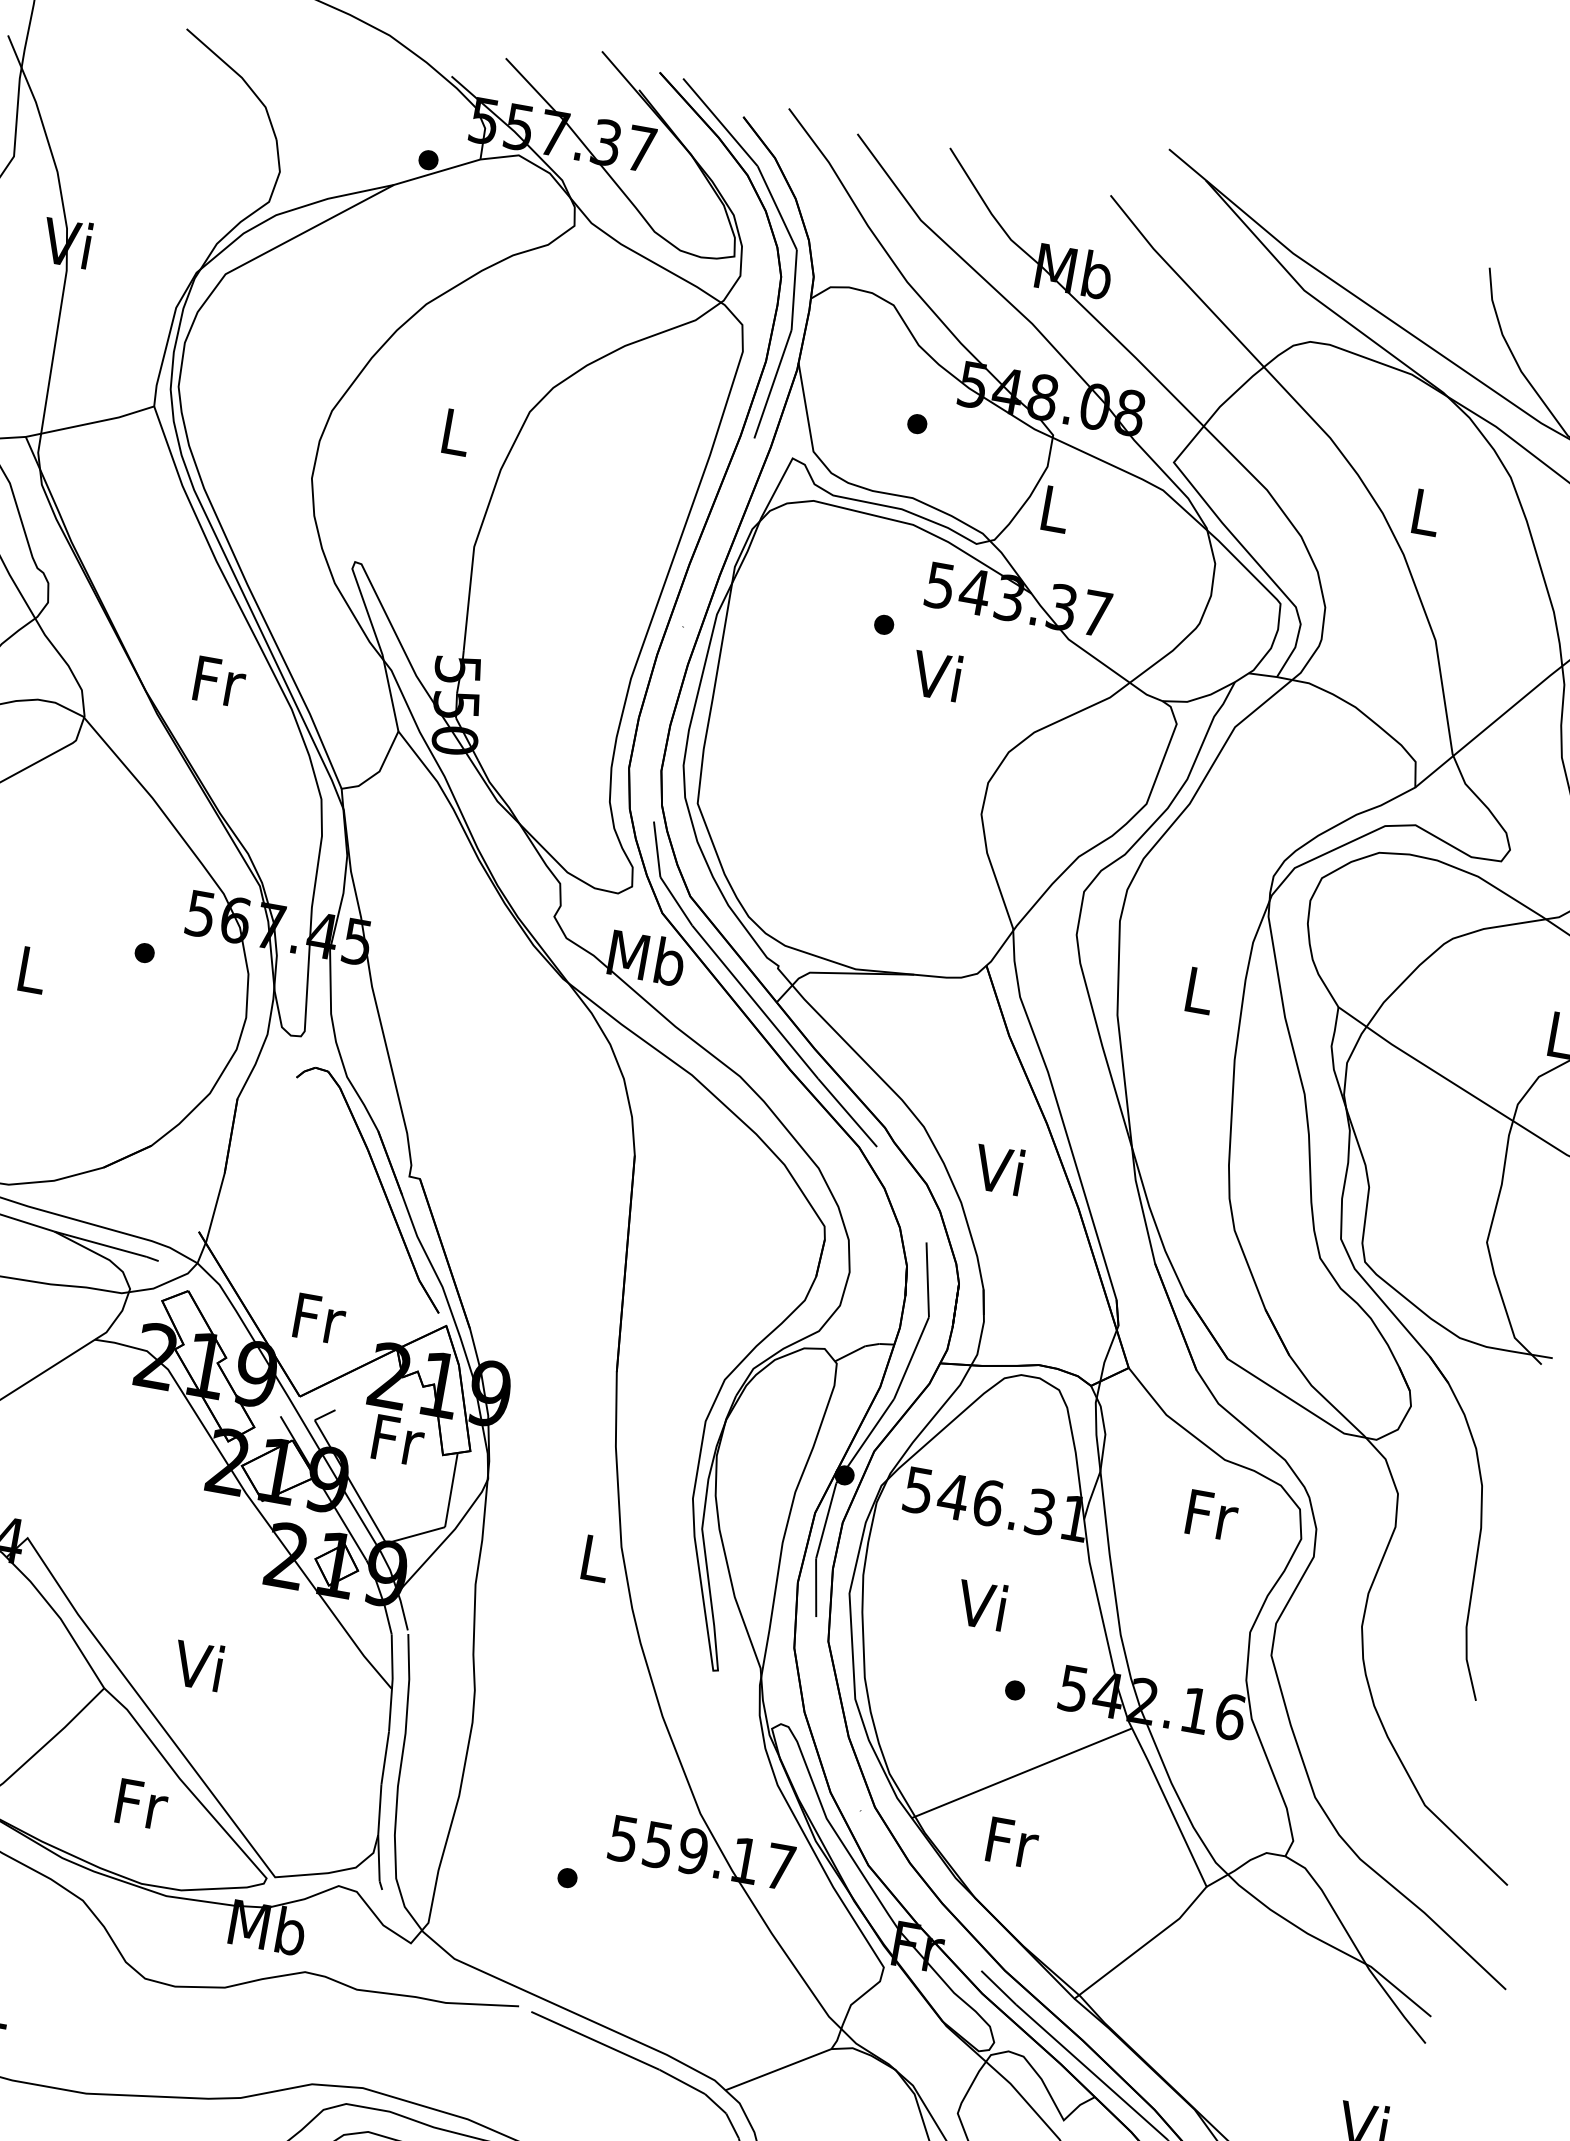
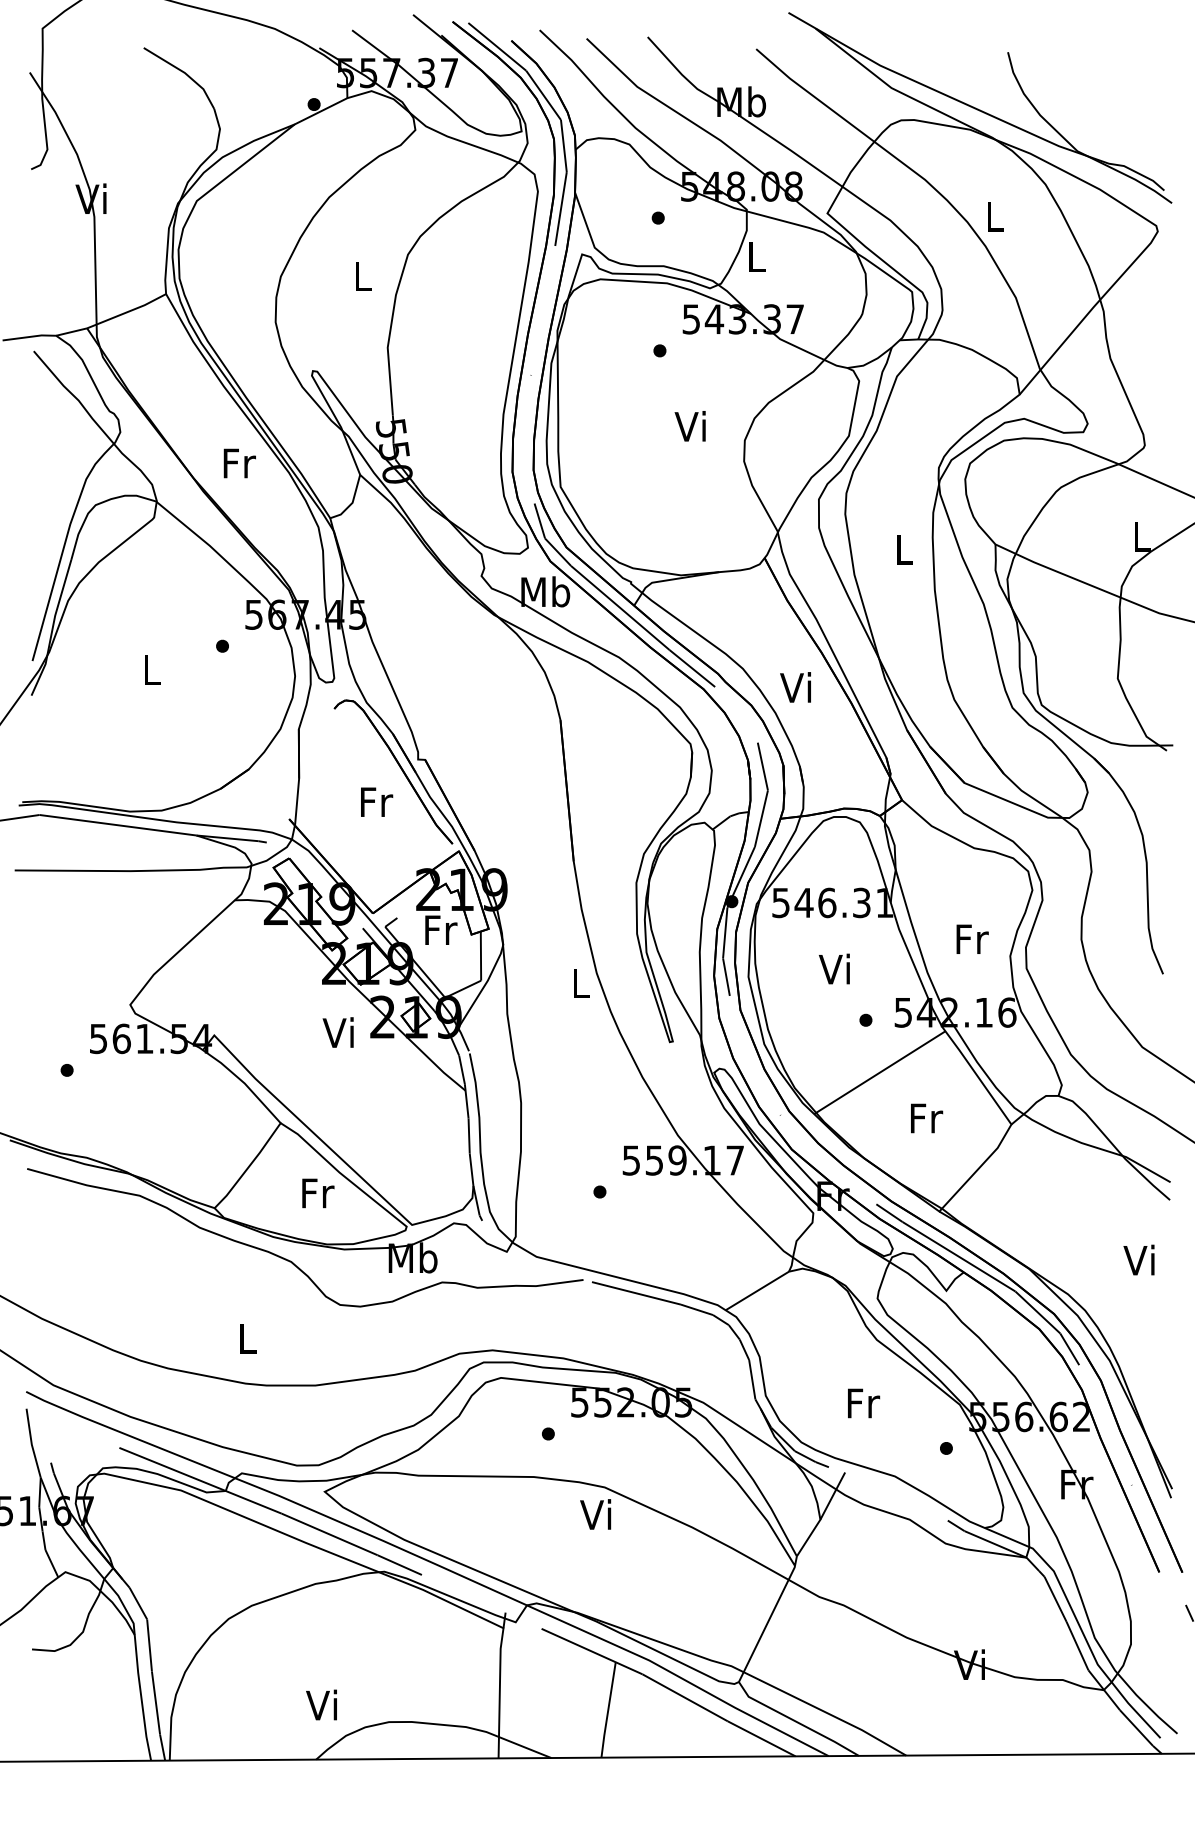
text: (935, 675) -> (689, 426), moved
text: (320, 1317) -> (377, 801), moved
text: (1212, 1514) -> (972, 938), moved
text: (196, 1664) -> (337, 1032), moved
text: (1013, 1843) -> (927, 1118), moved

